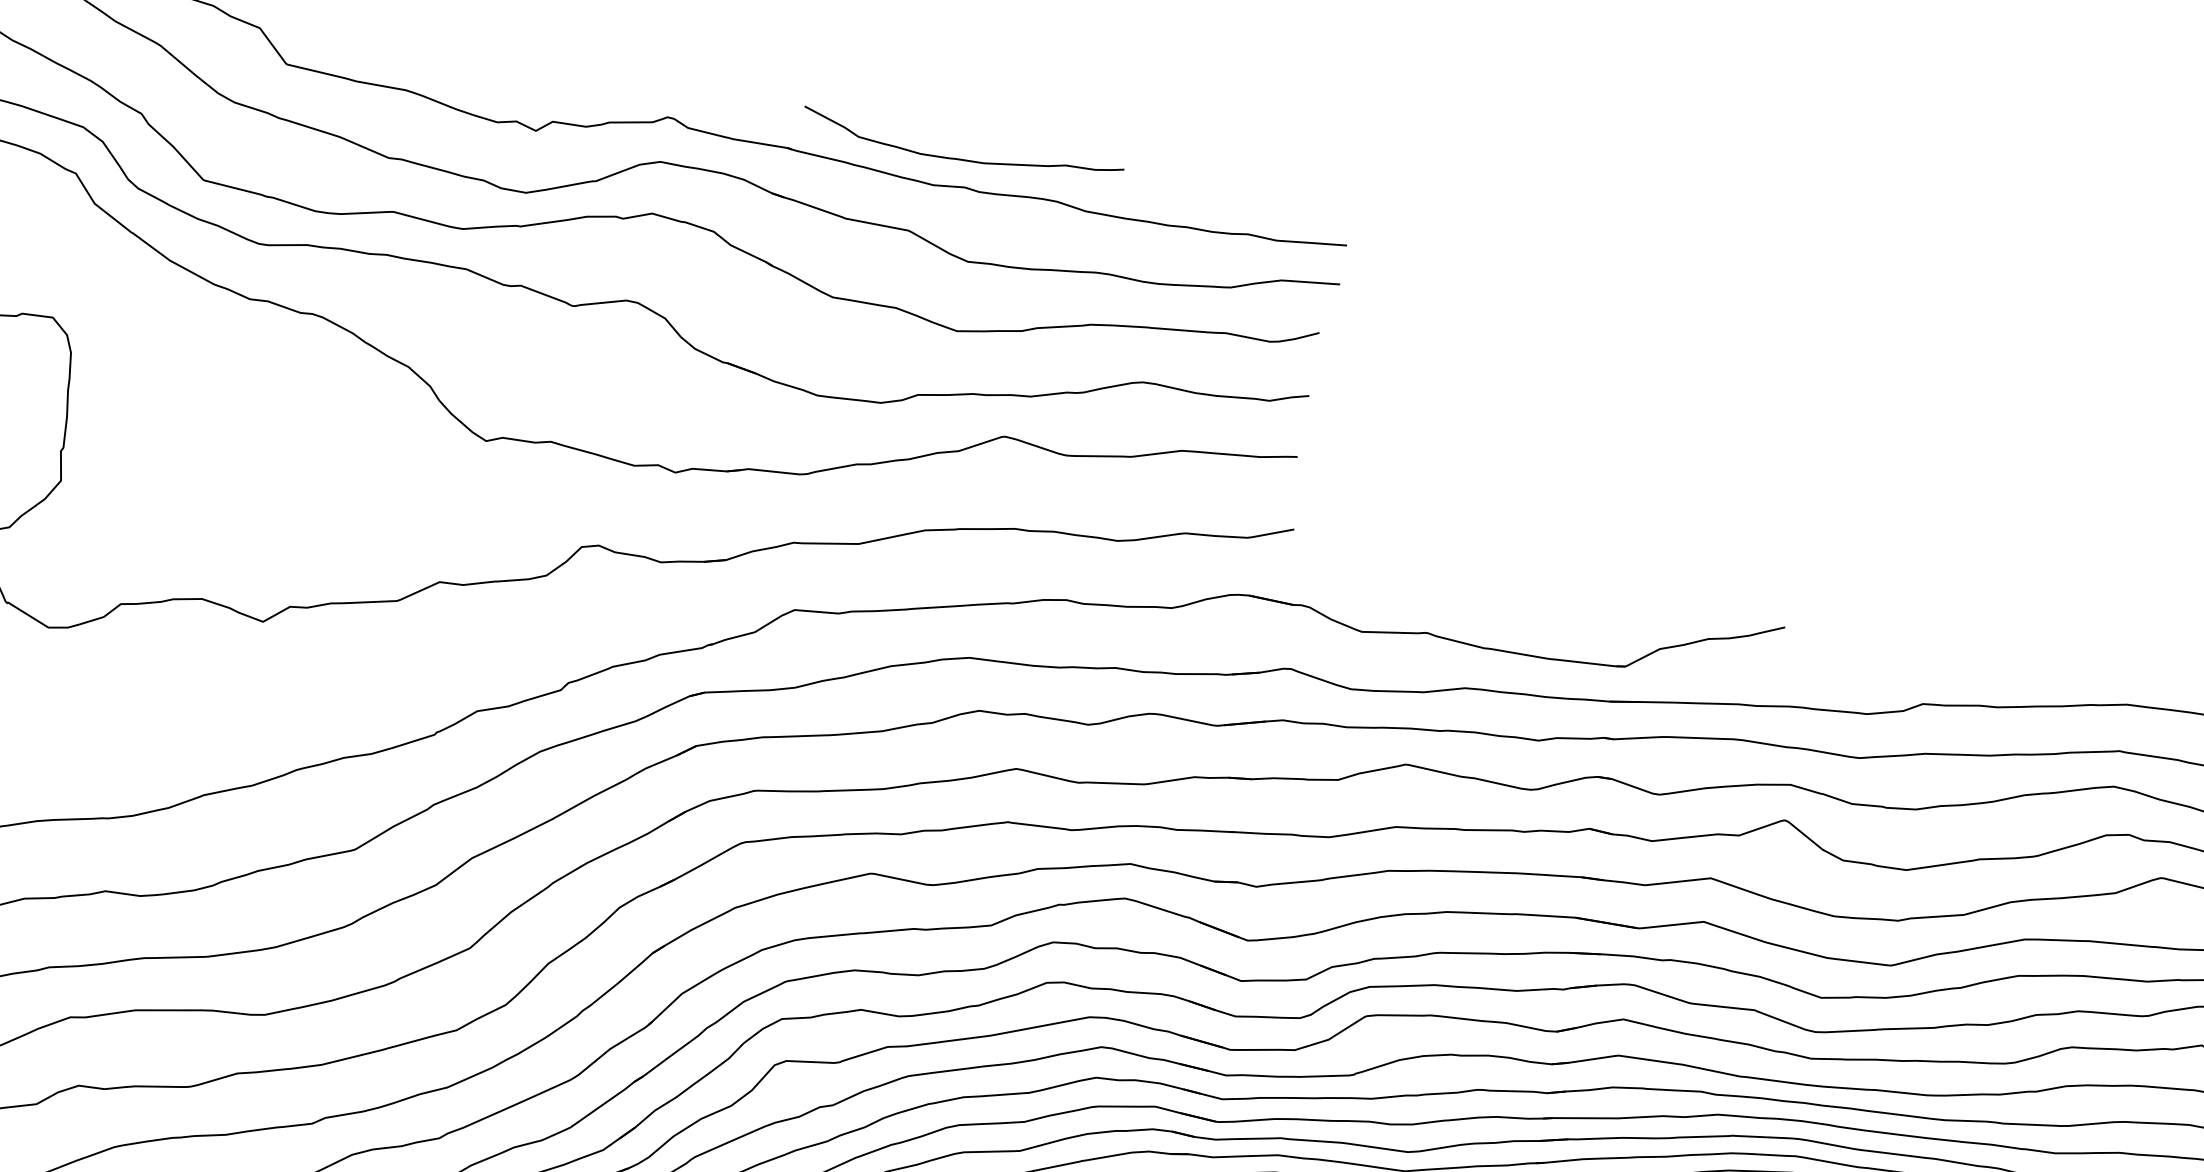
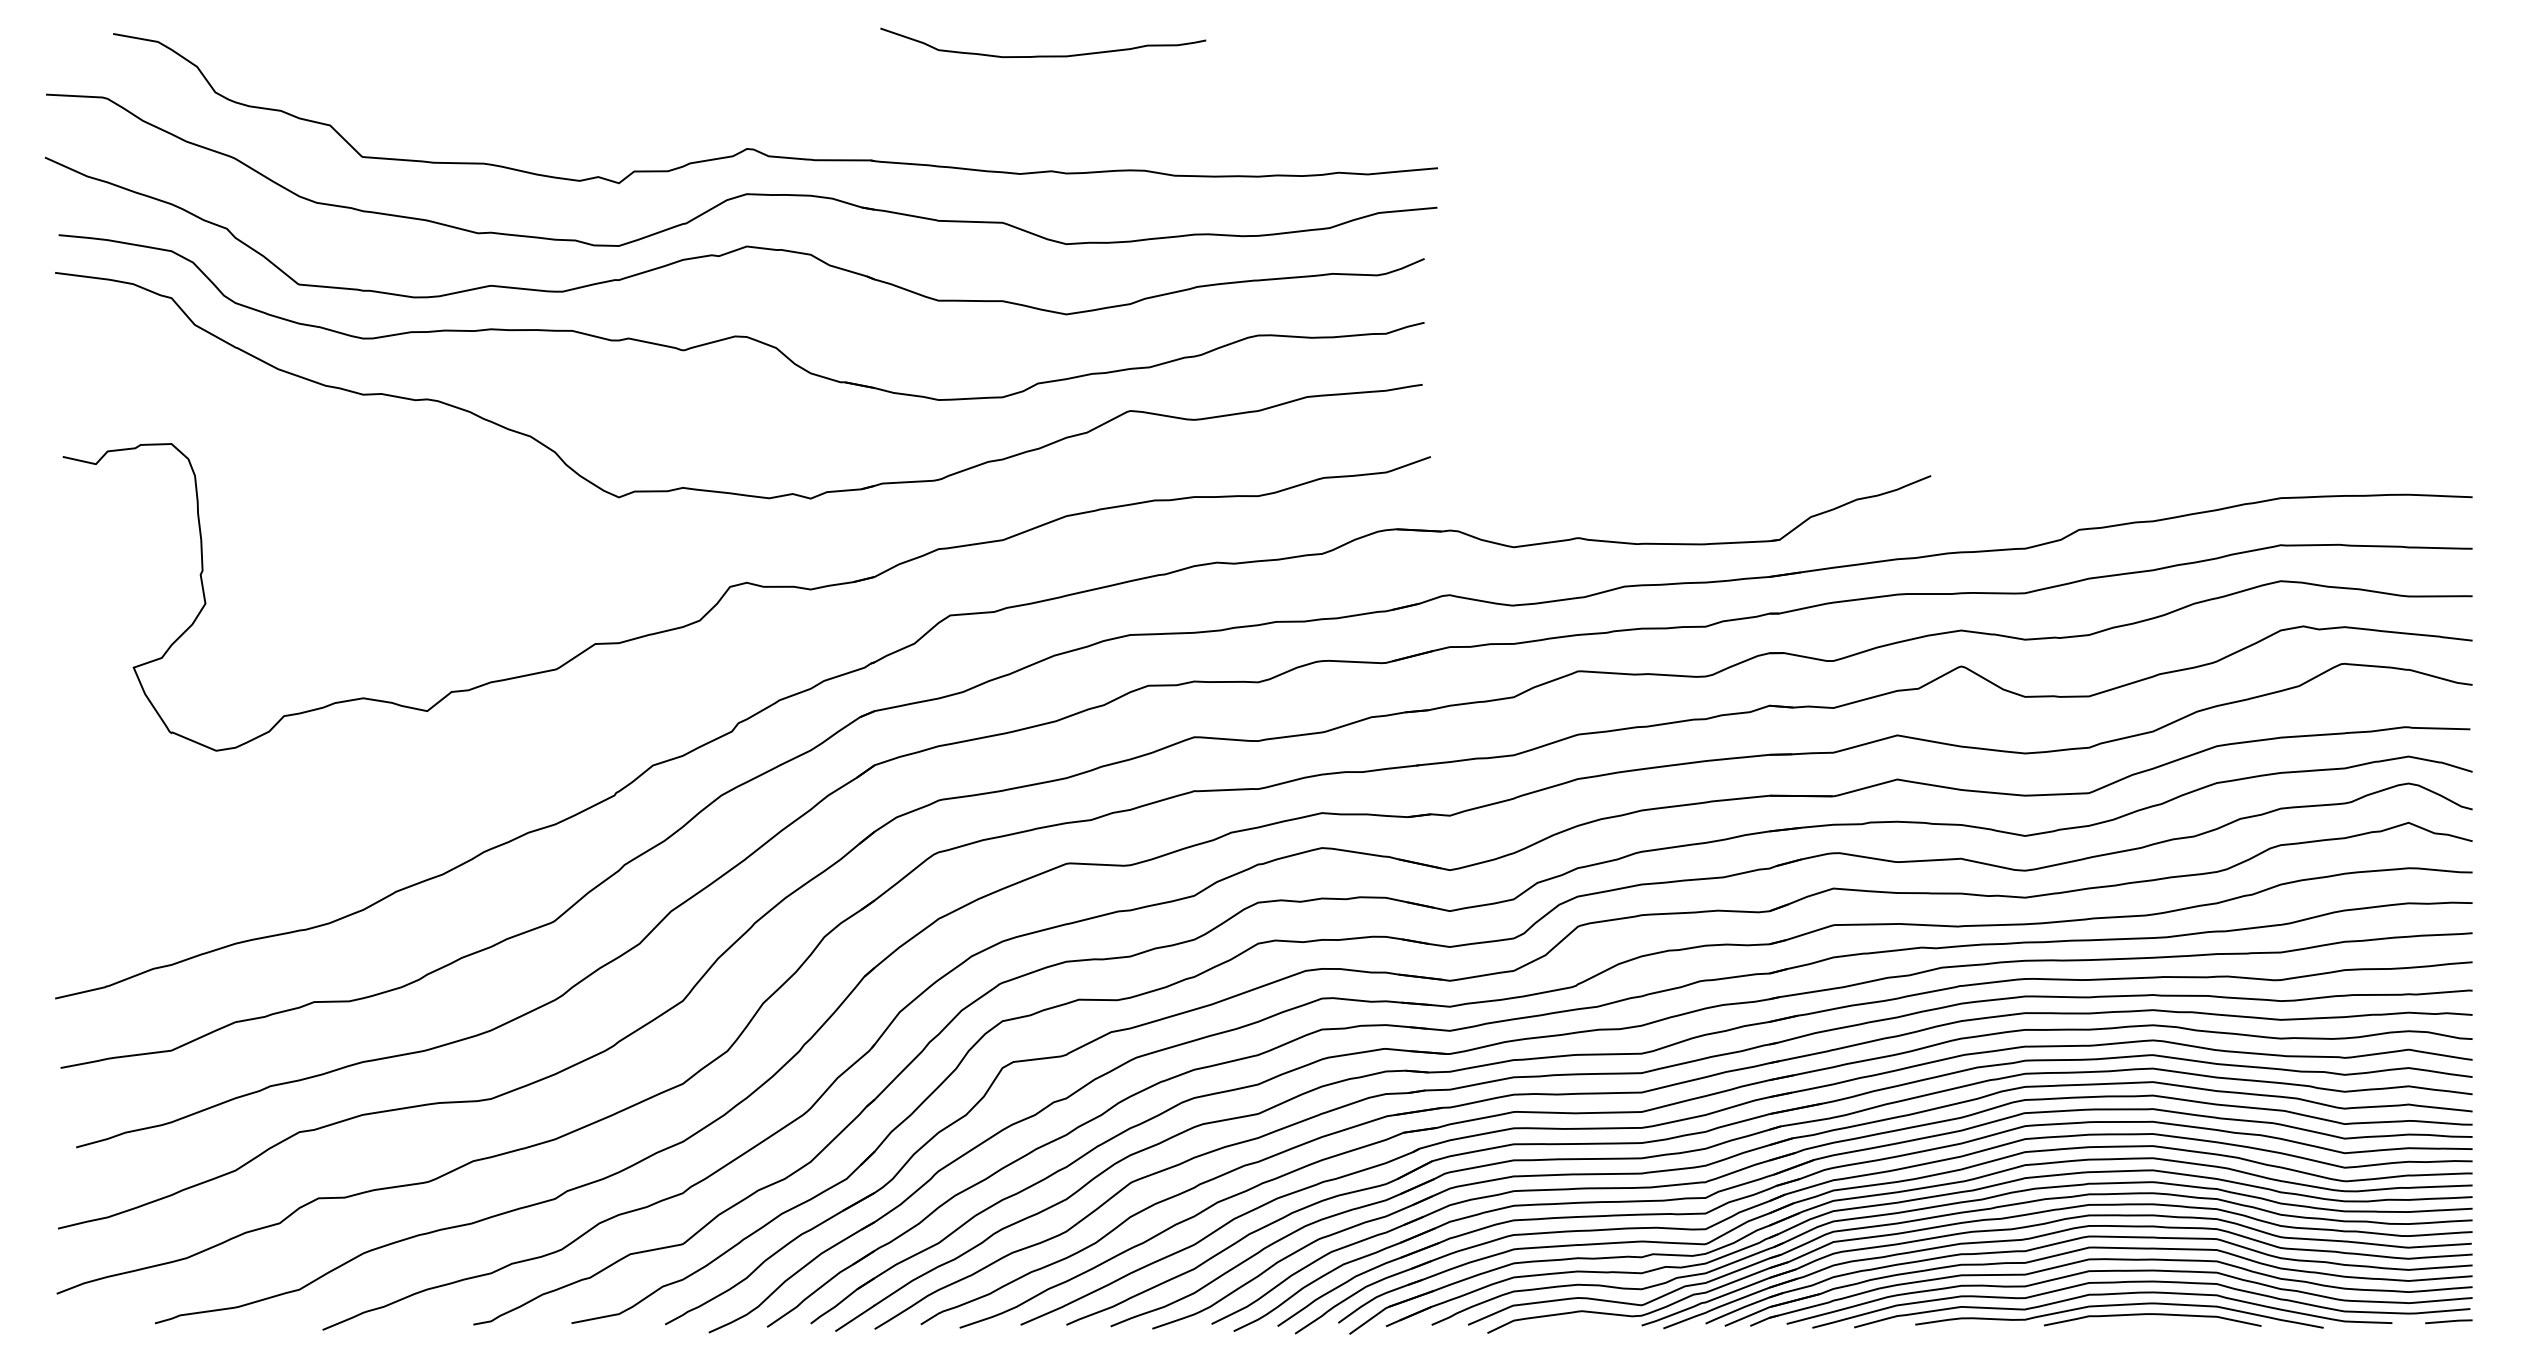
curve: (961, 158) -> (1043, 55), moved

